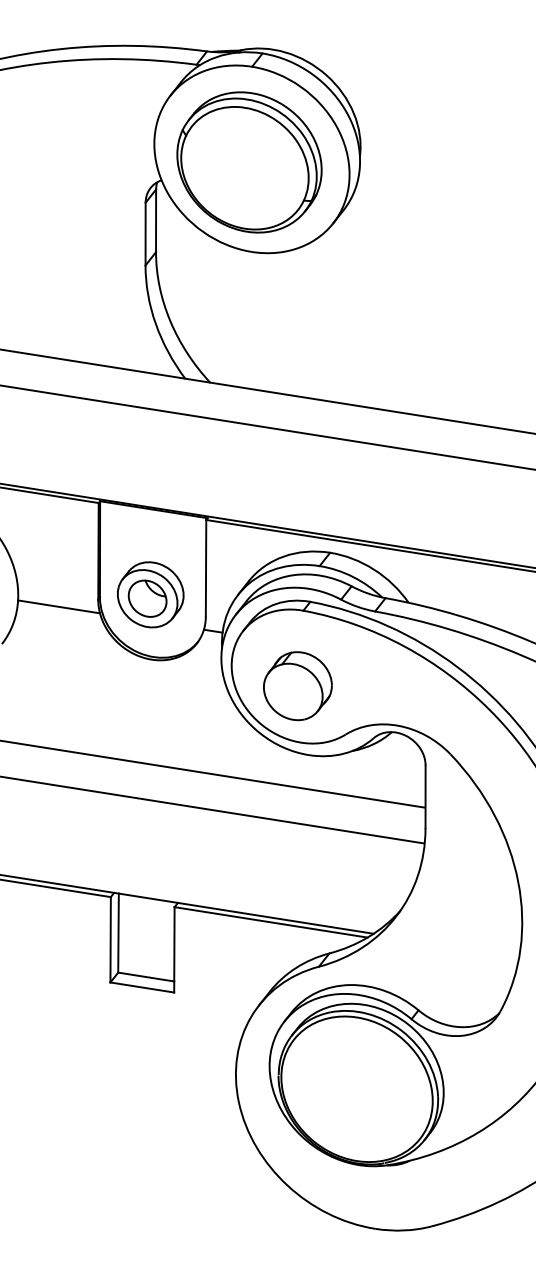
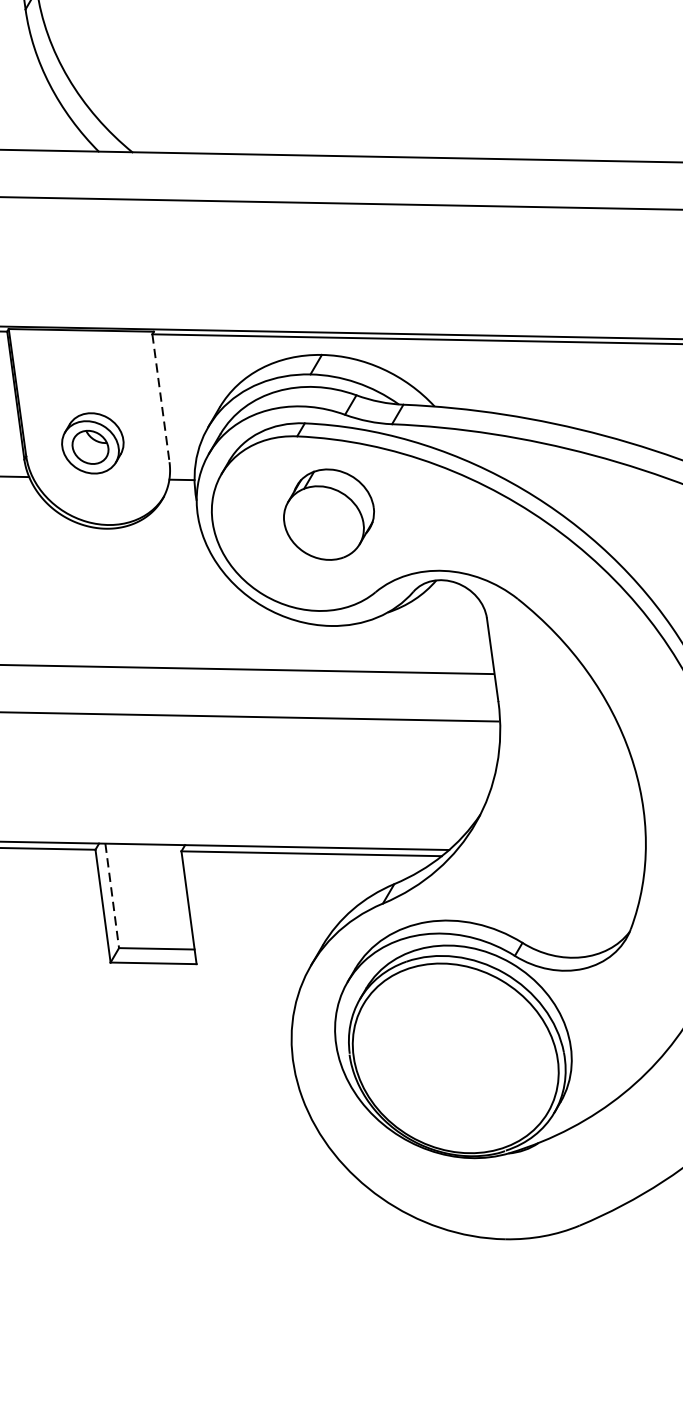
line: (206, 568) -> (161, 398), solid -> dashed
part: (150, 594) -> (92, 442), size x0.7
part: (297, 686) -> (328, 515), moved
line: (118, 933) -> (112, 896), solid -> dashed

